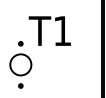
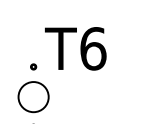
text: (62, 30) -> (93, 47), T1 -> T6

